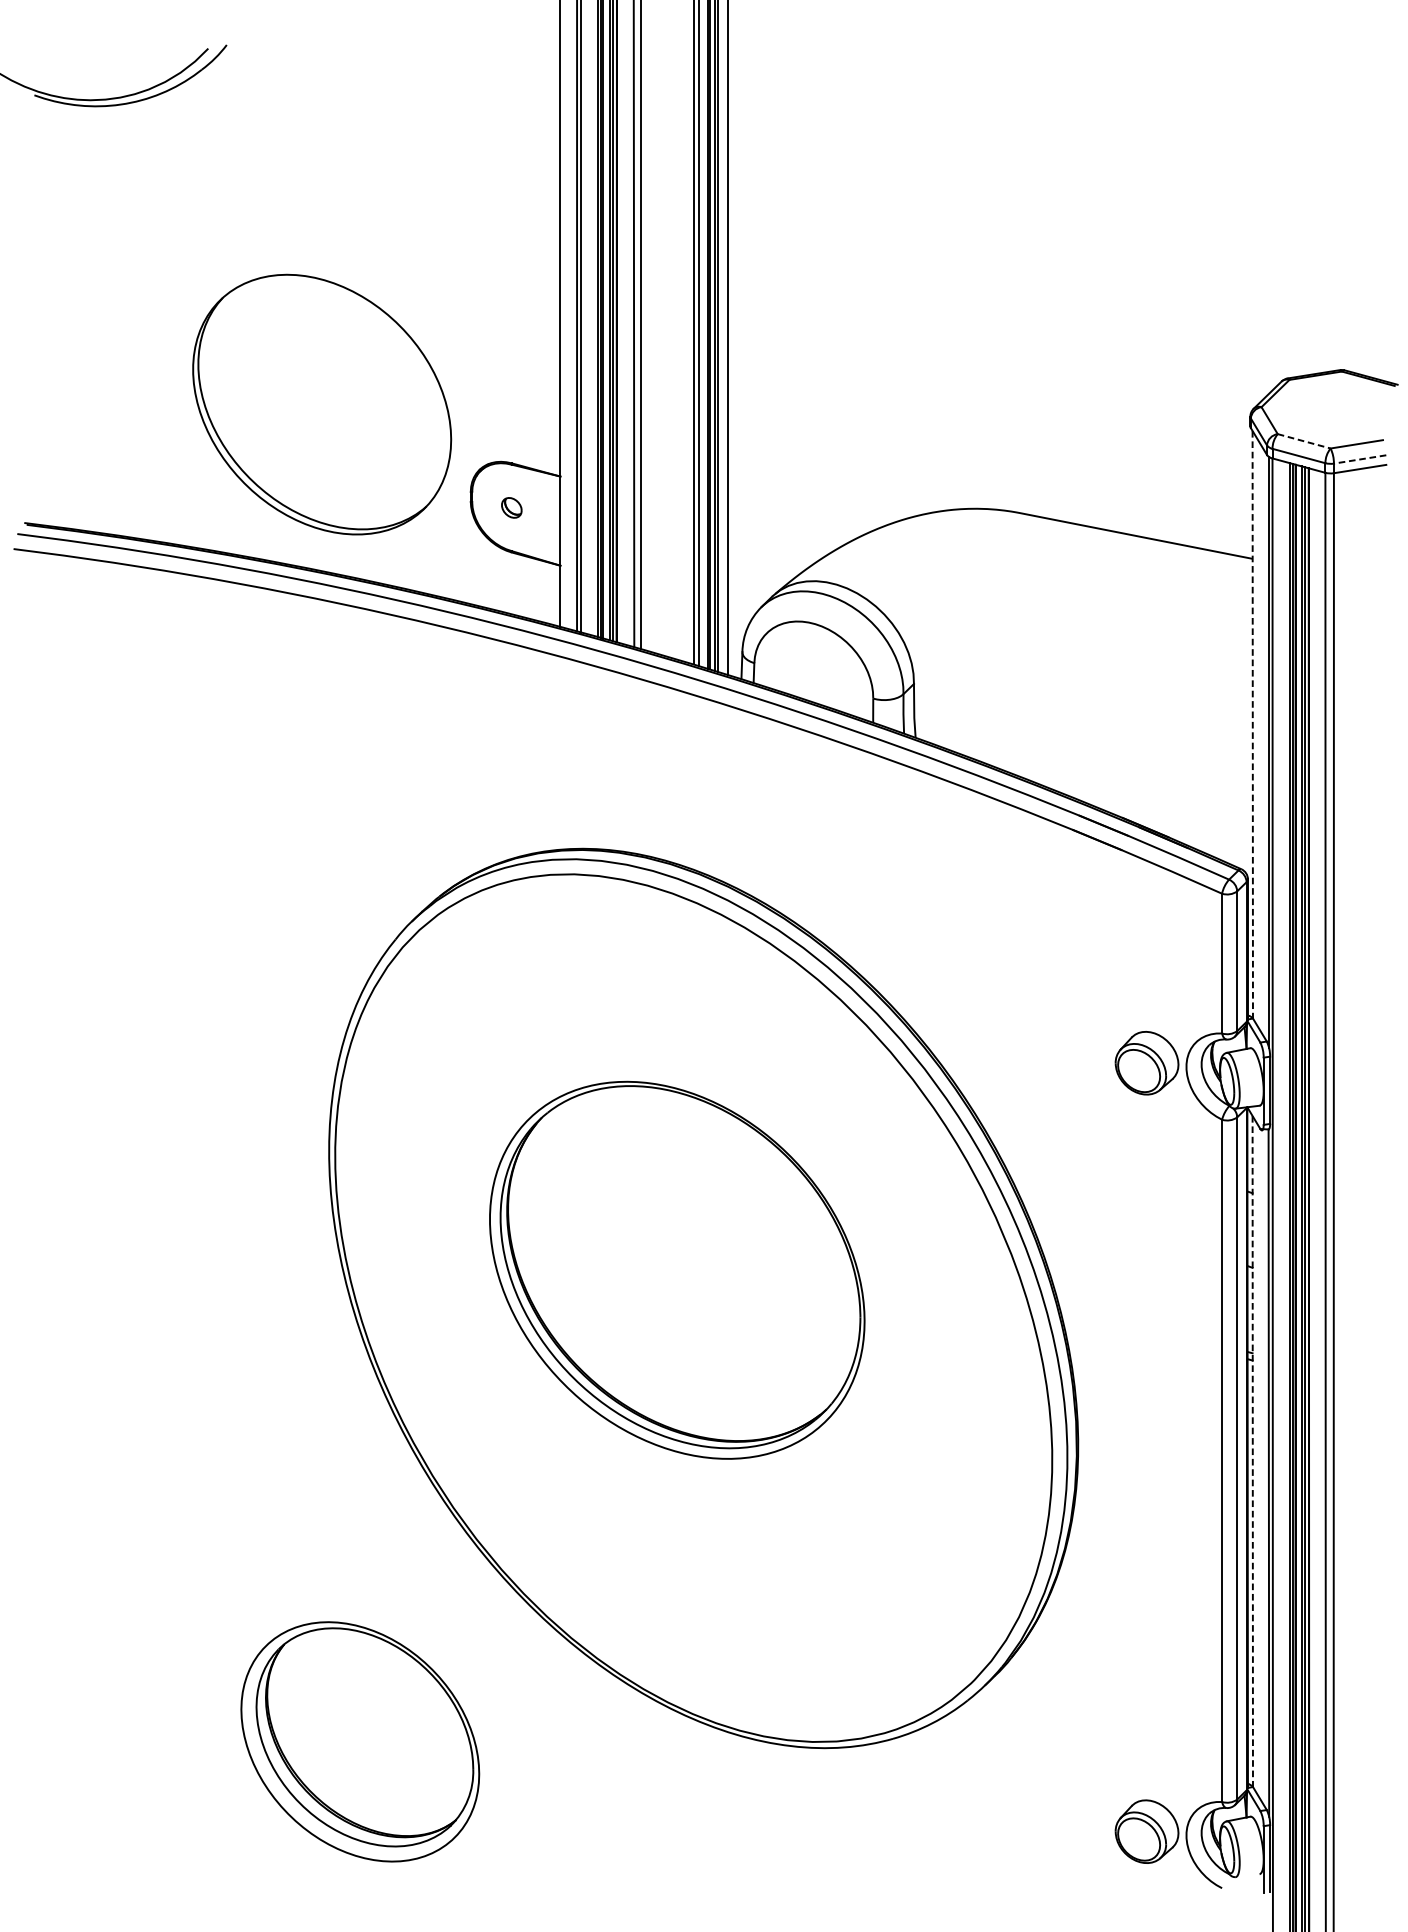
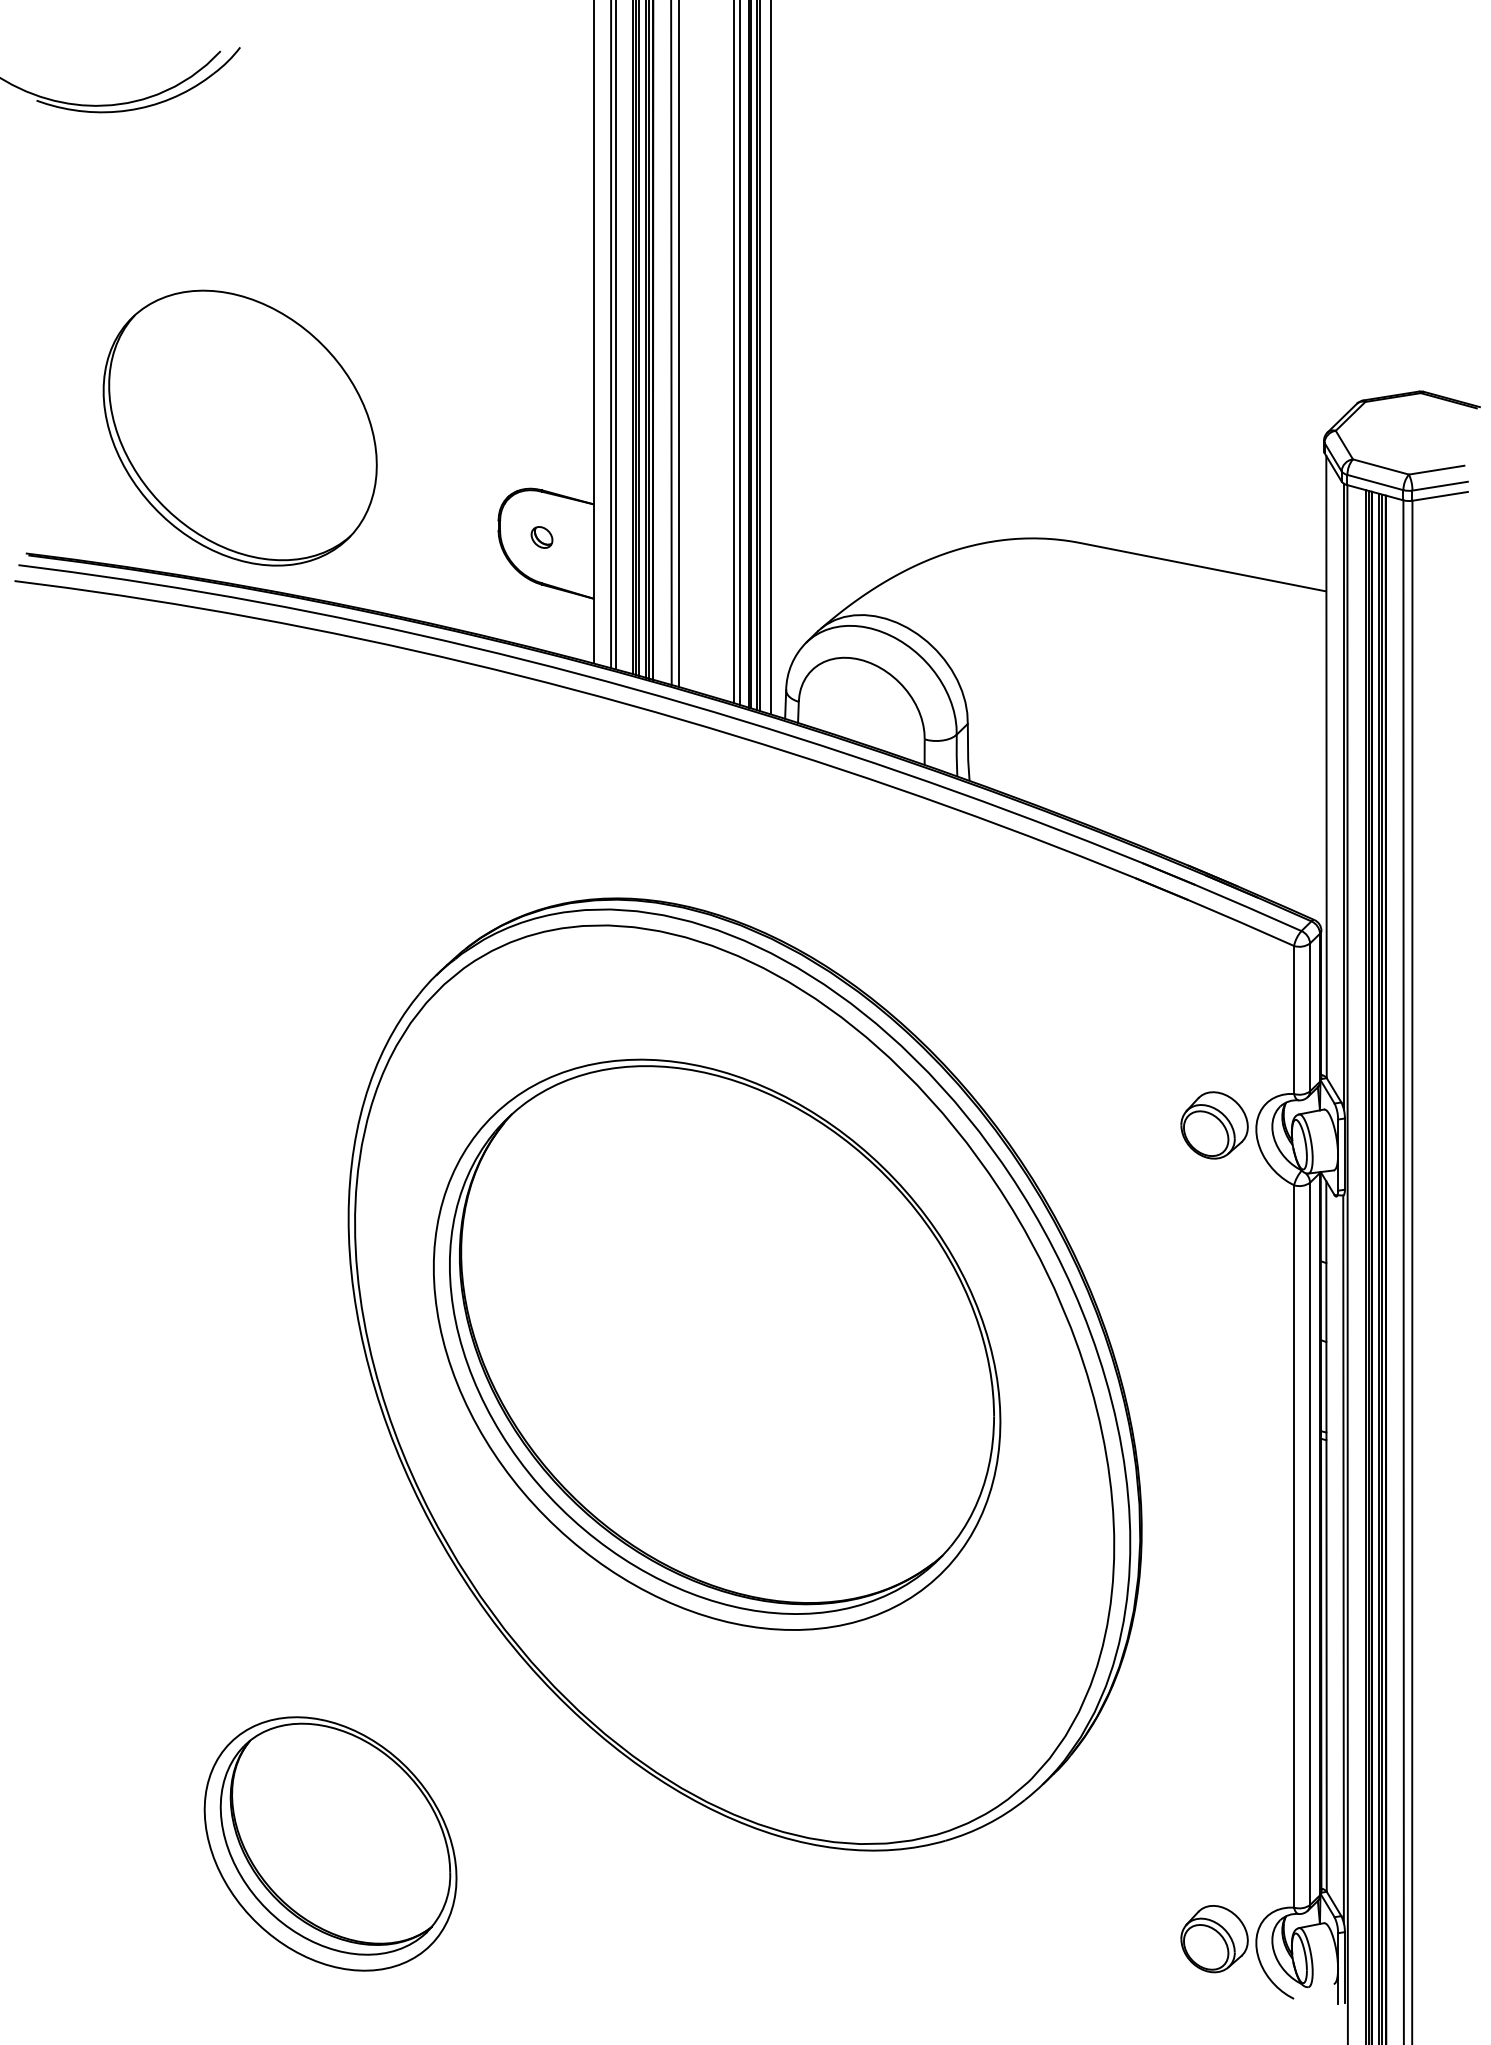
part: (321, 404) -> (239, 427), moved
line: (1304, 441) -> (1381, 467), dashed -> solid
line: (1359, 459) -> (1439, 486), dashed -> solid
line: (1252, 725) -> (1326, 767), dashed -> solid
part: (677, 1270) -> (717, 1344), size x1.43
line: (1252, 1452) -> (1326, 1537), dashed -> solid
part: (360, 1741) -> (330, 1843), moved

